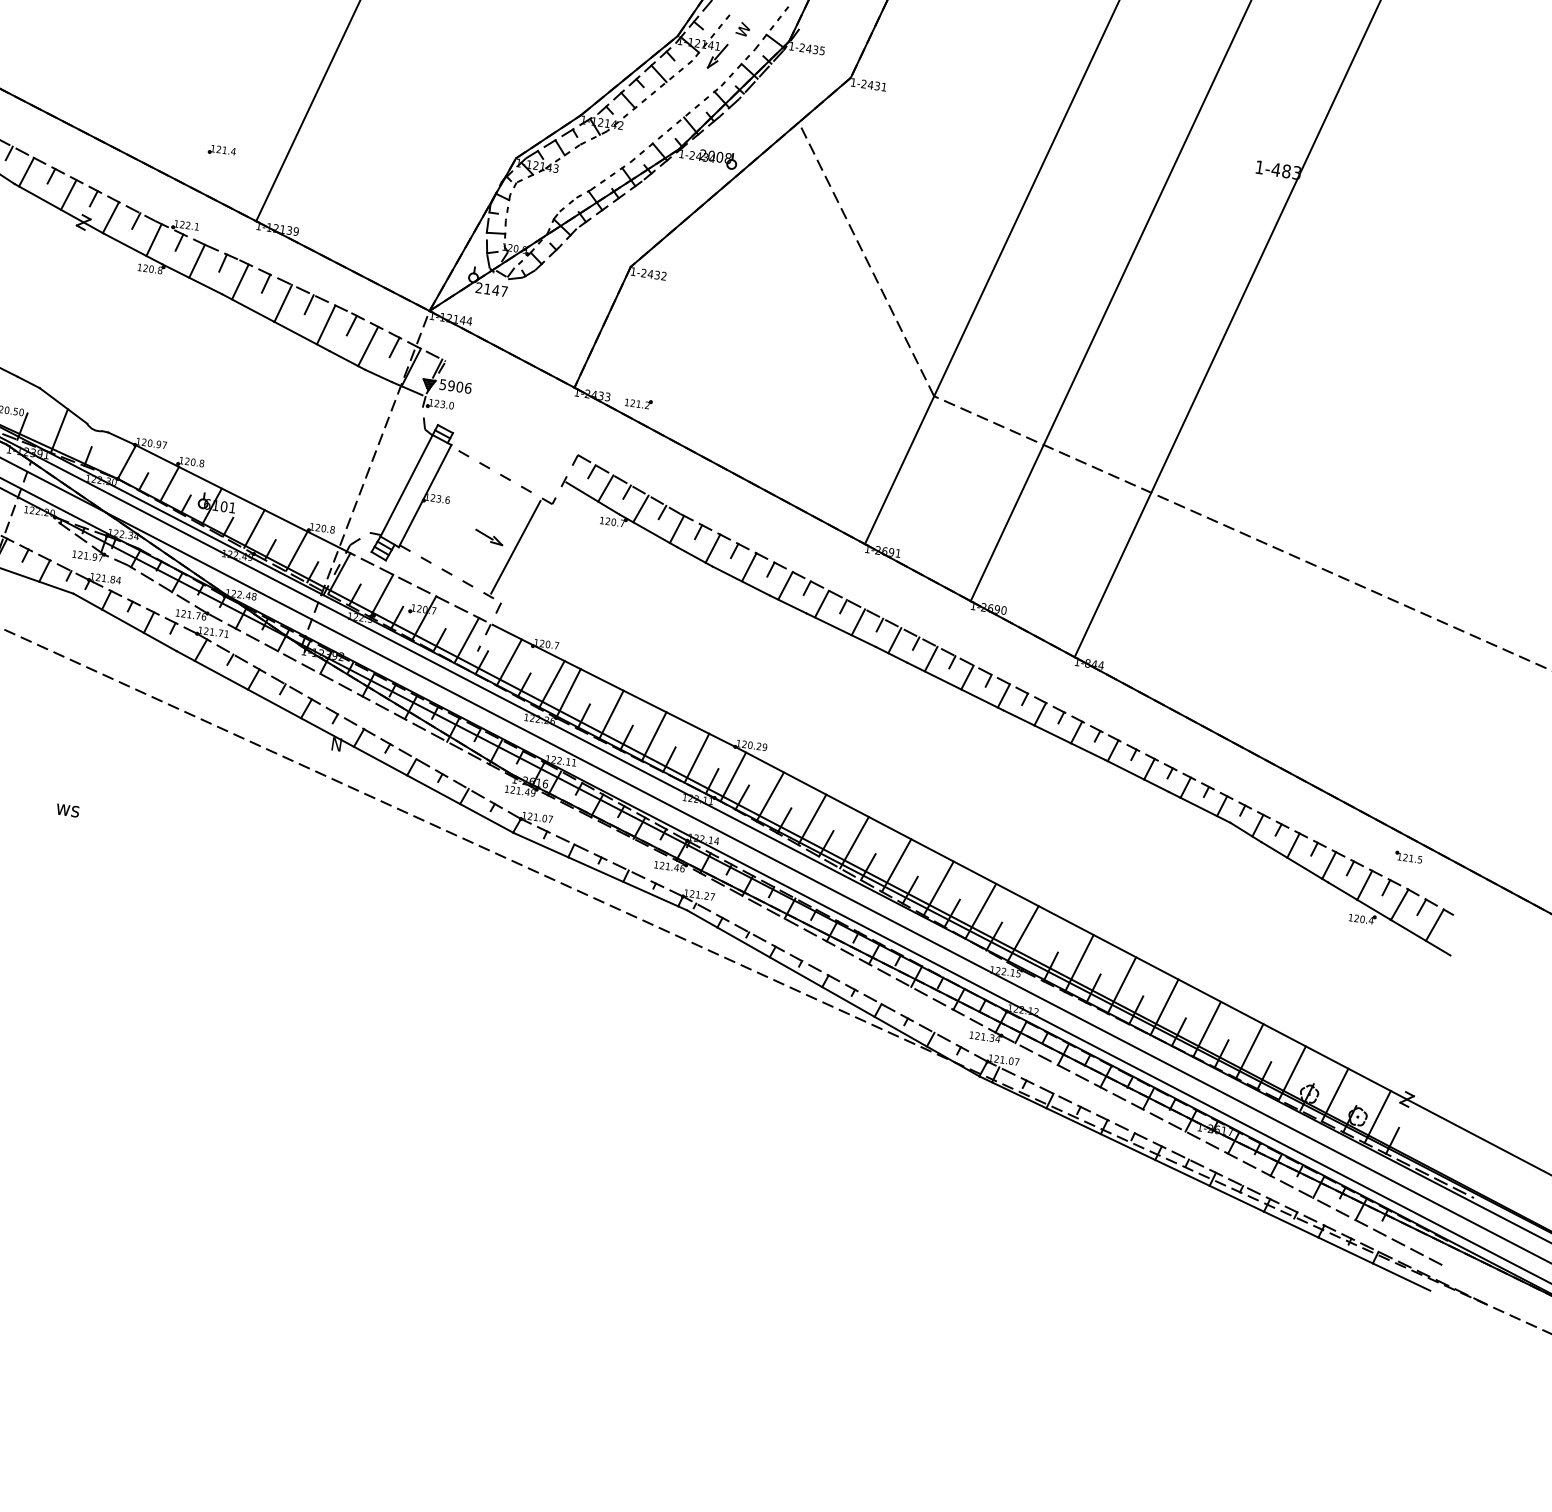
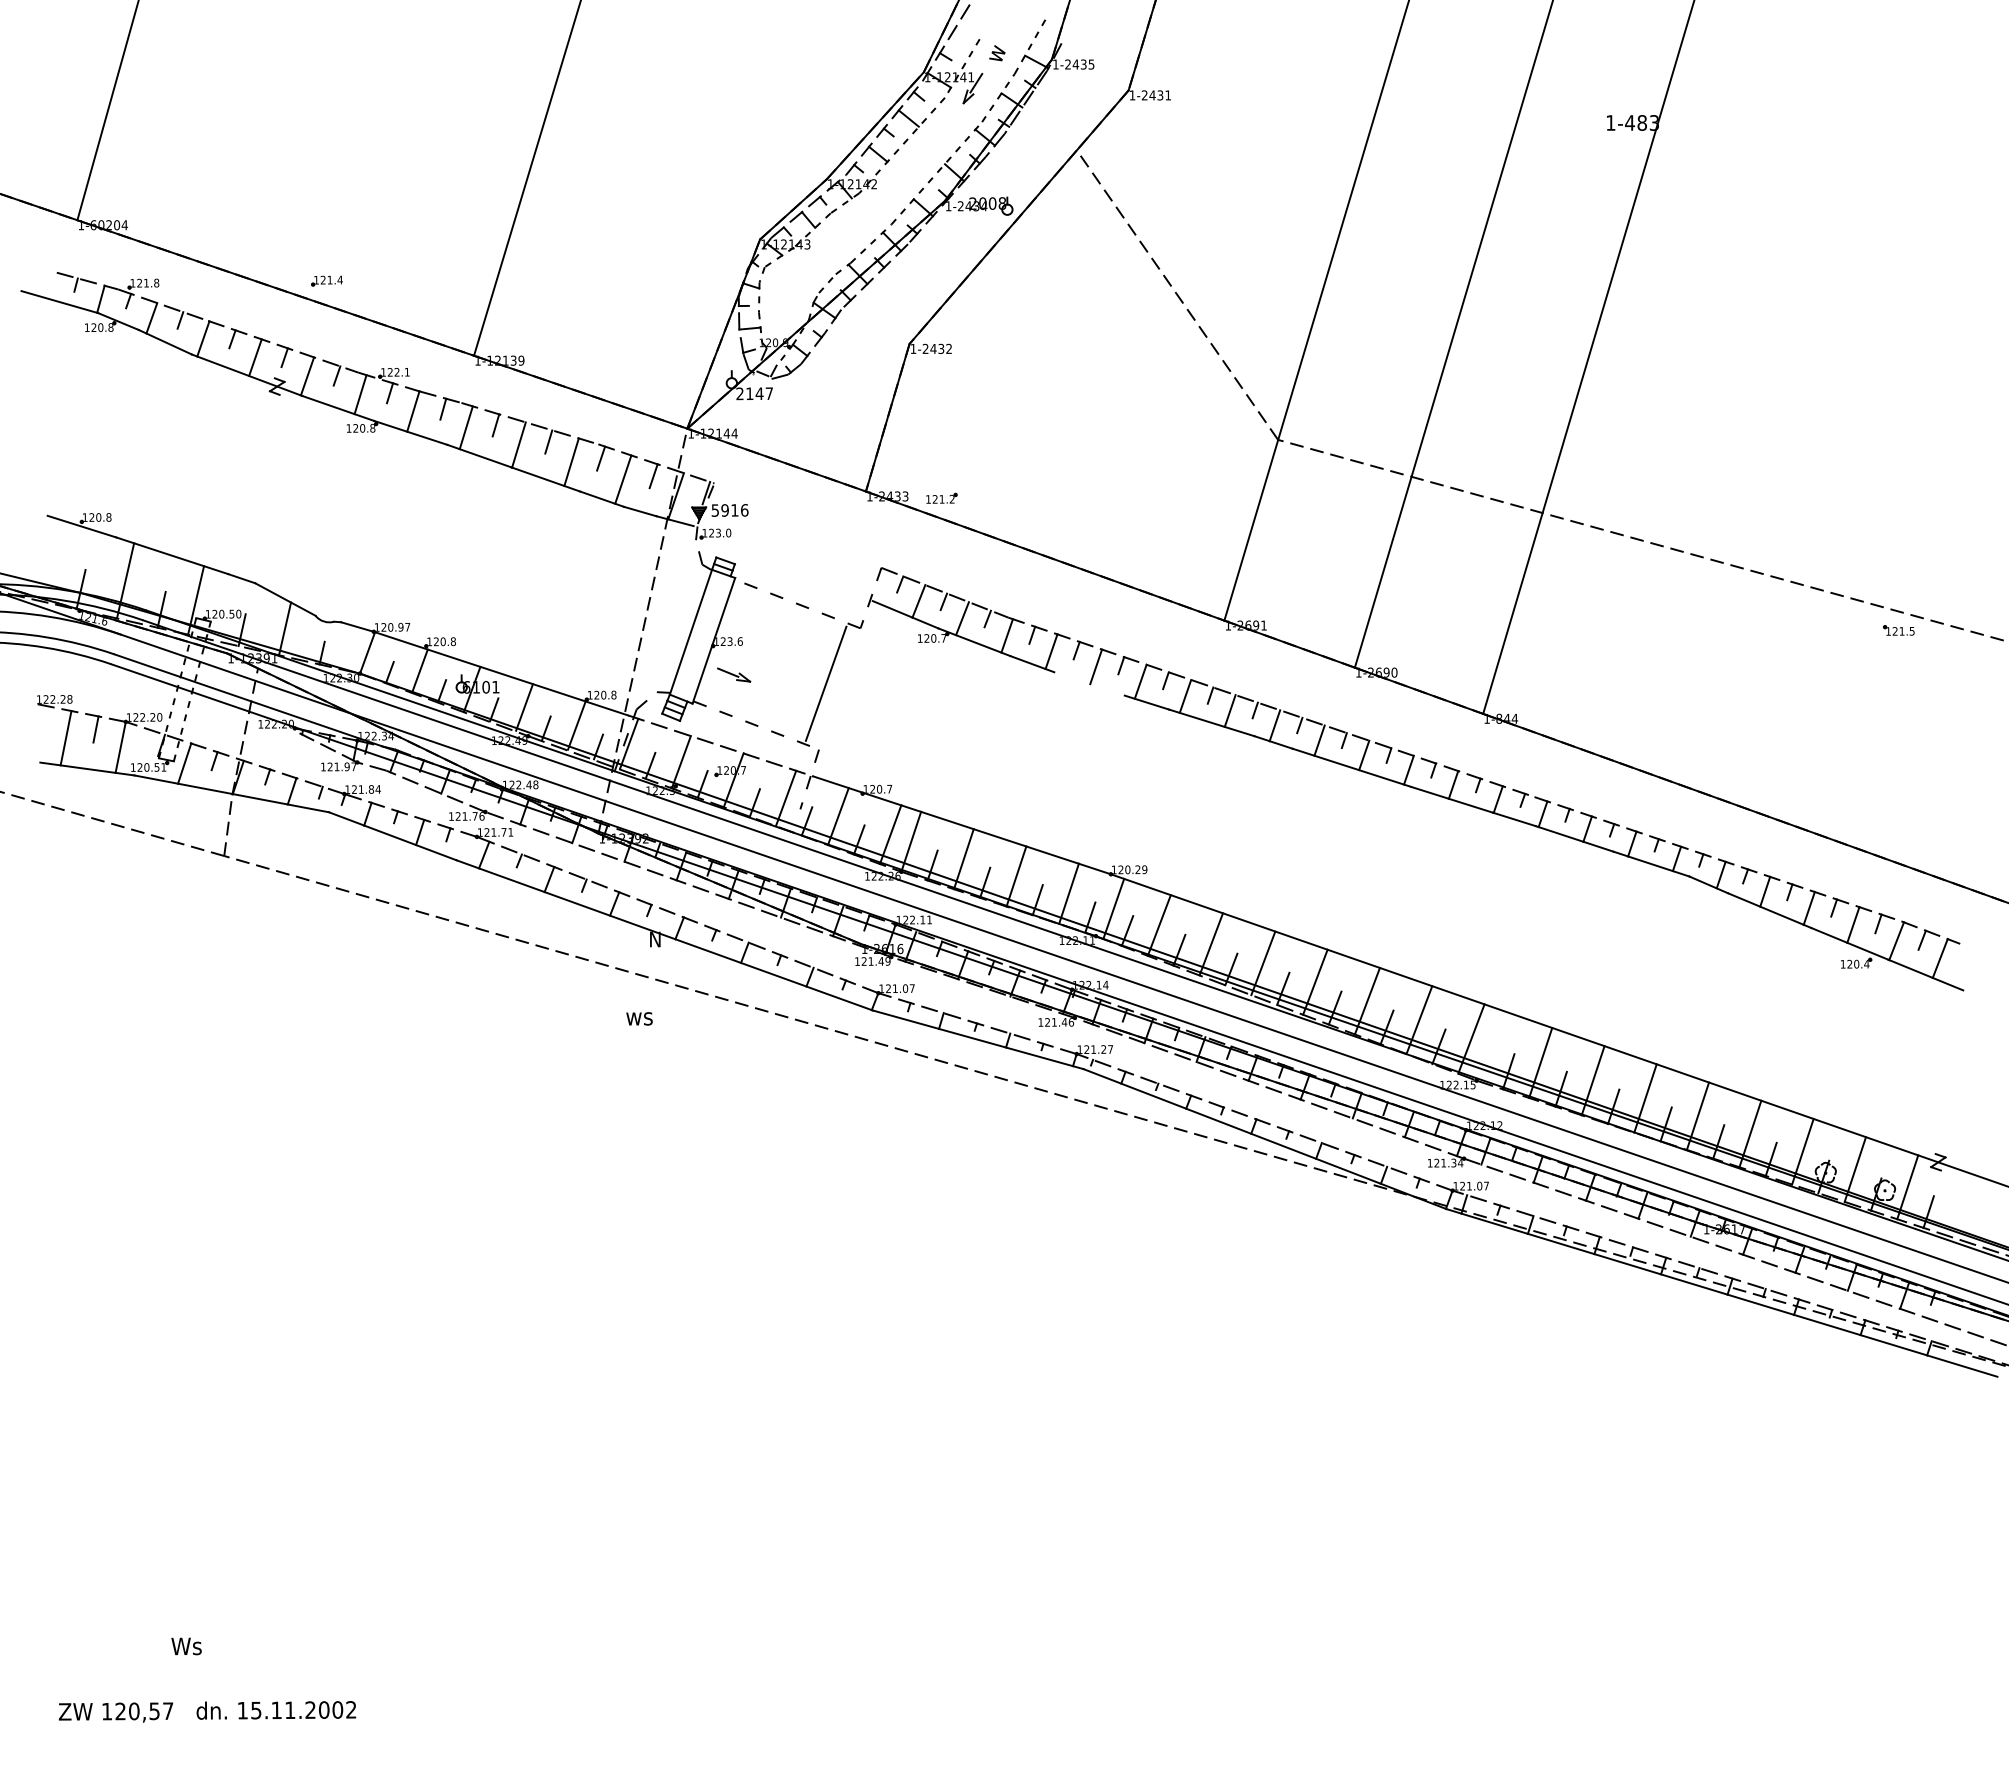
part: (221, 150) -> (326, 280), moved
text: (459, 387) -> (734, 510), 5906 -> 5916
part: (489, 536) -> (734, 674), moved
line: (741, 580) -> (1089, 683), removed
text: (67, 810) -> (639, 1018), moved
part: (1408, 857) -> (1898, 630), moved

